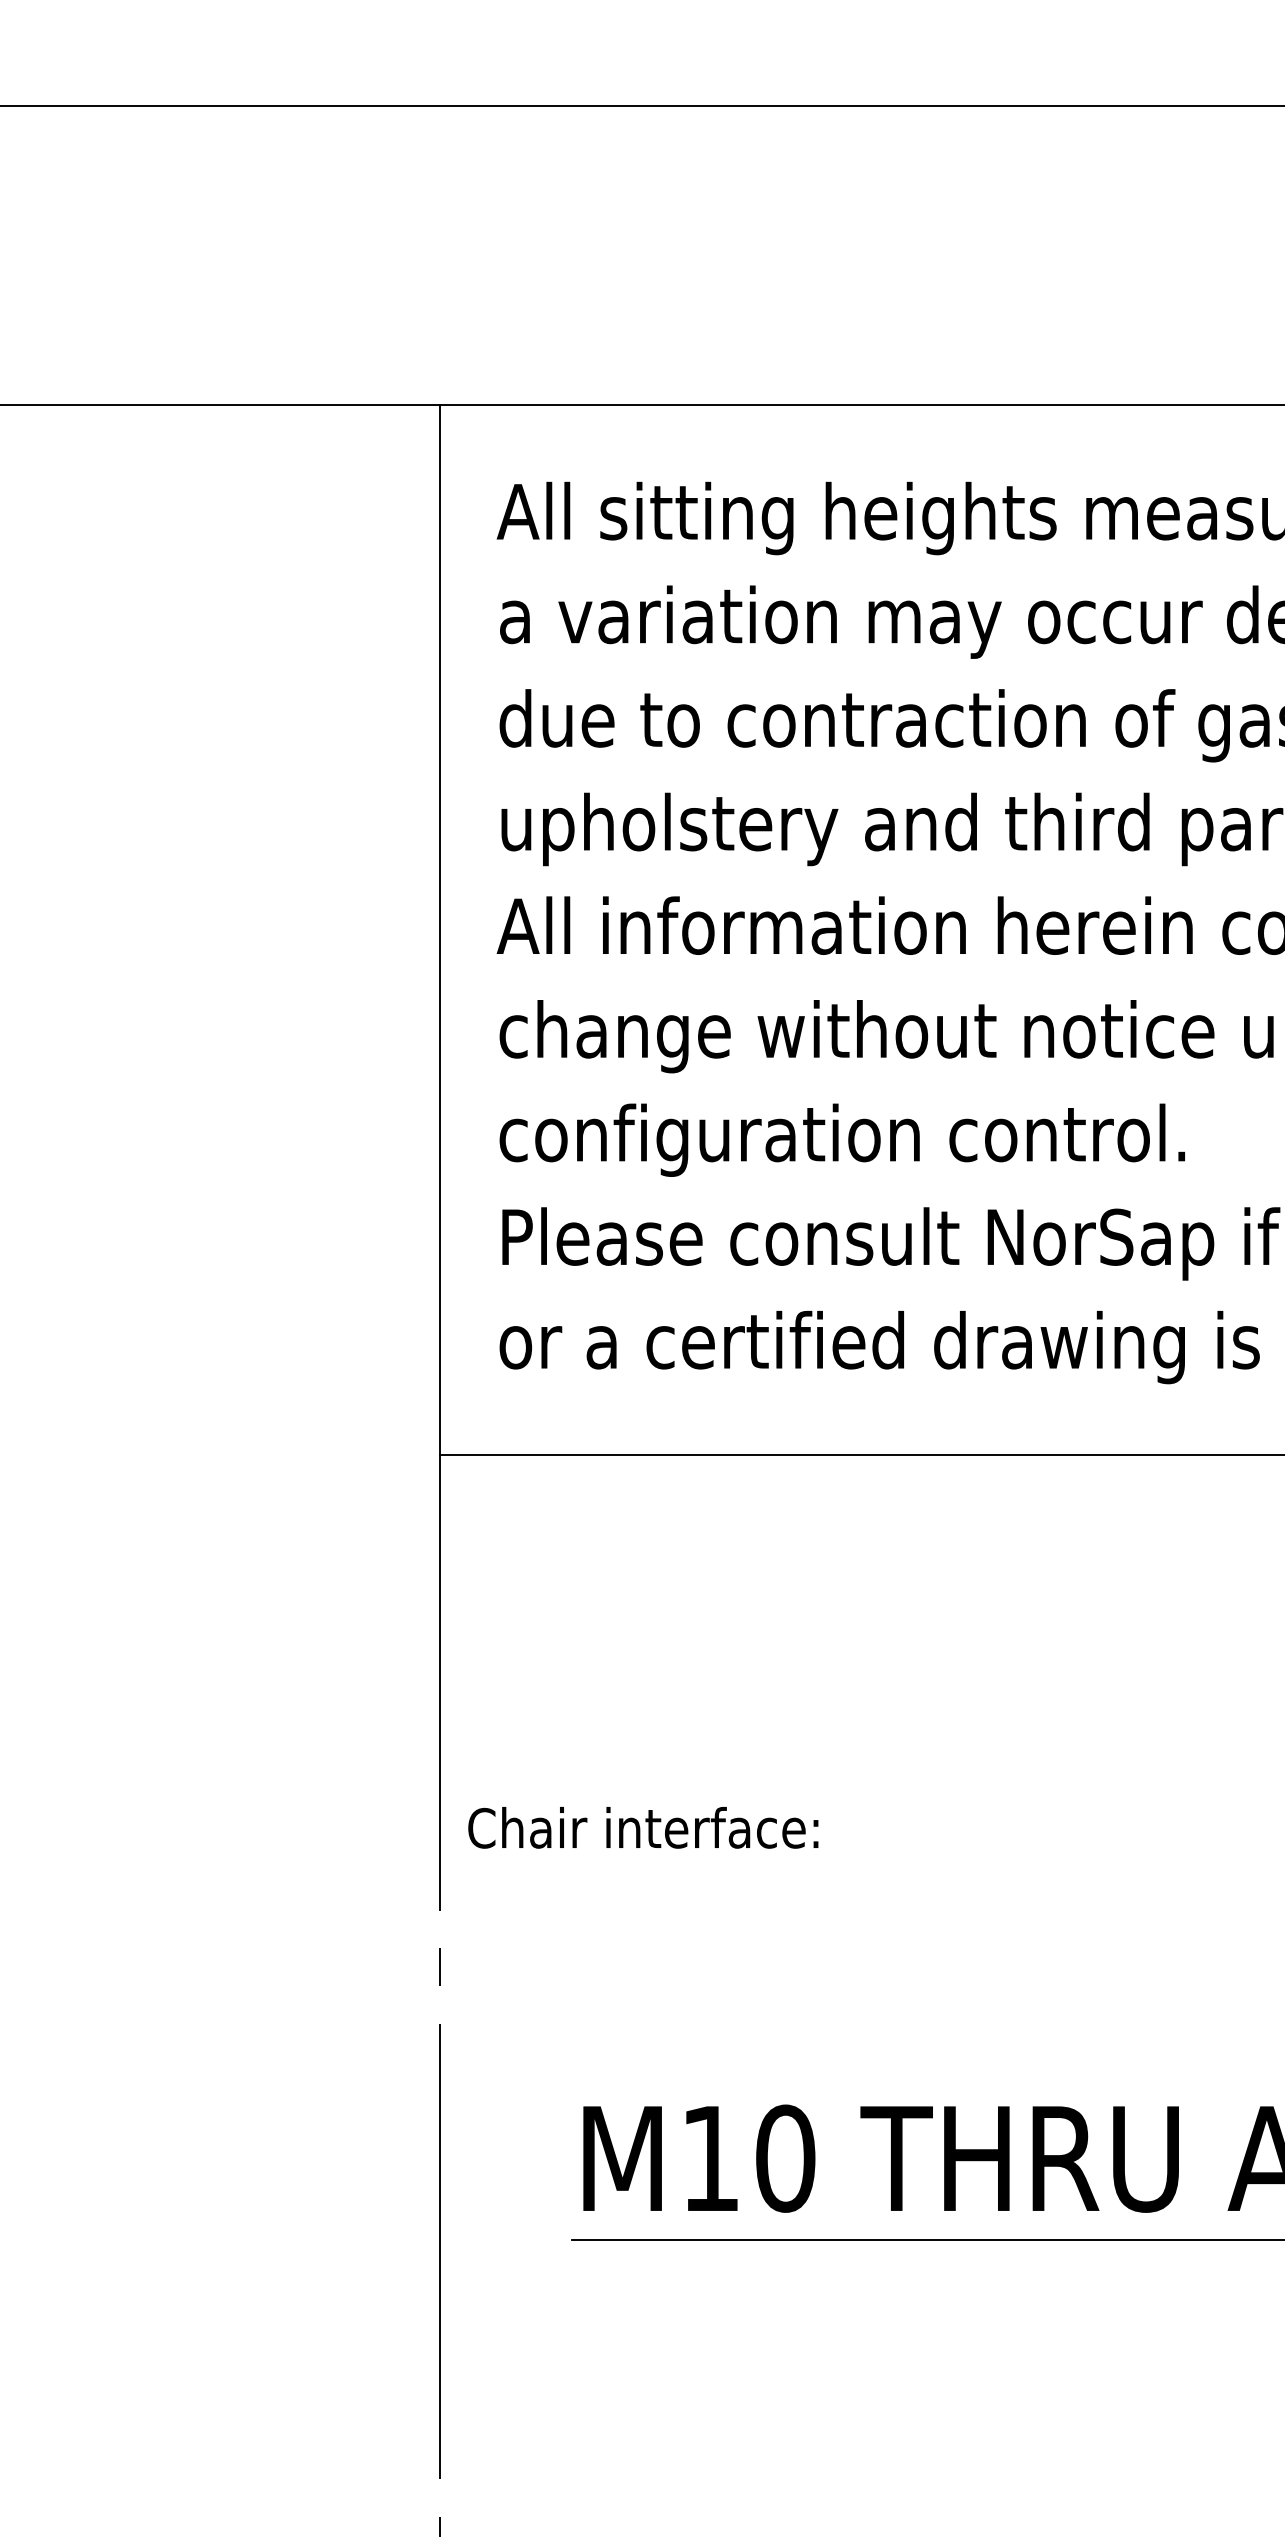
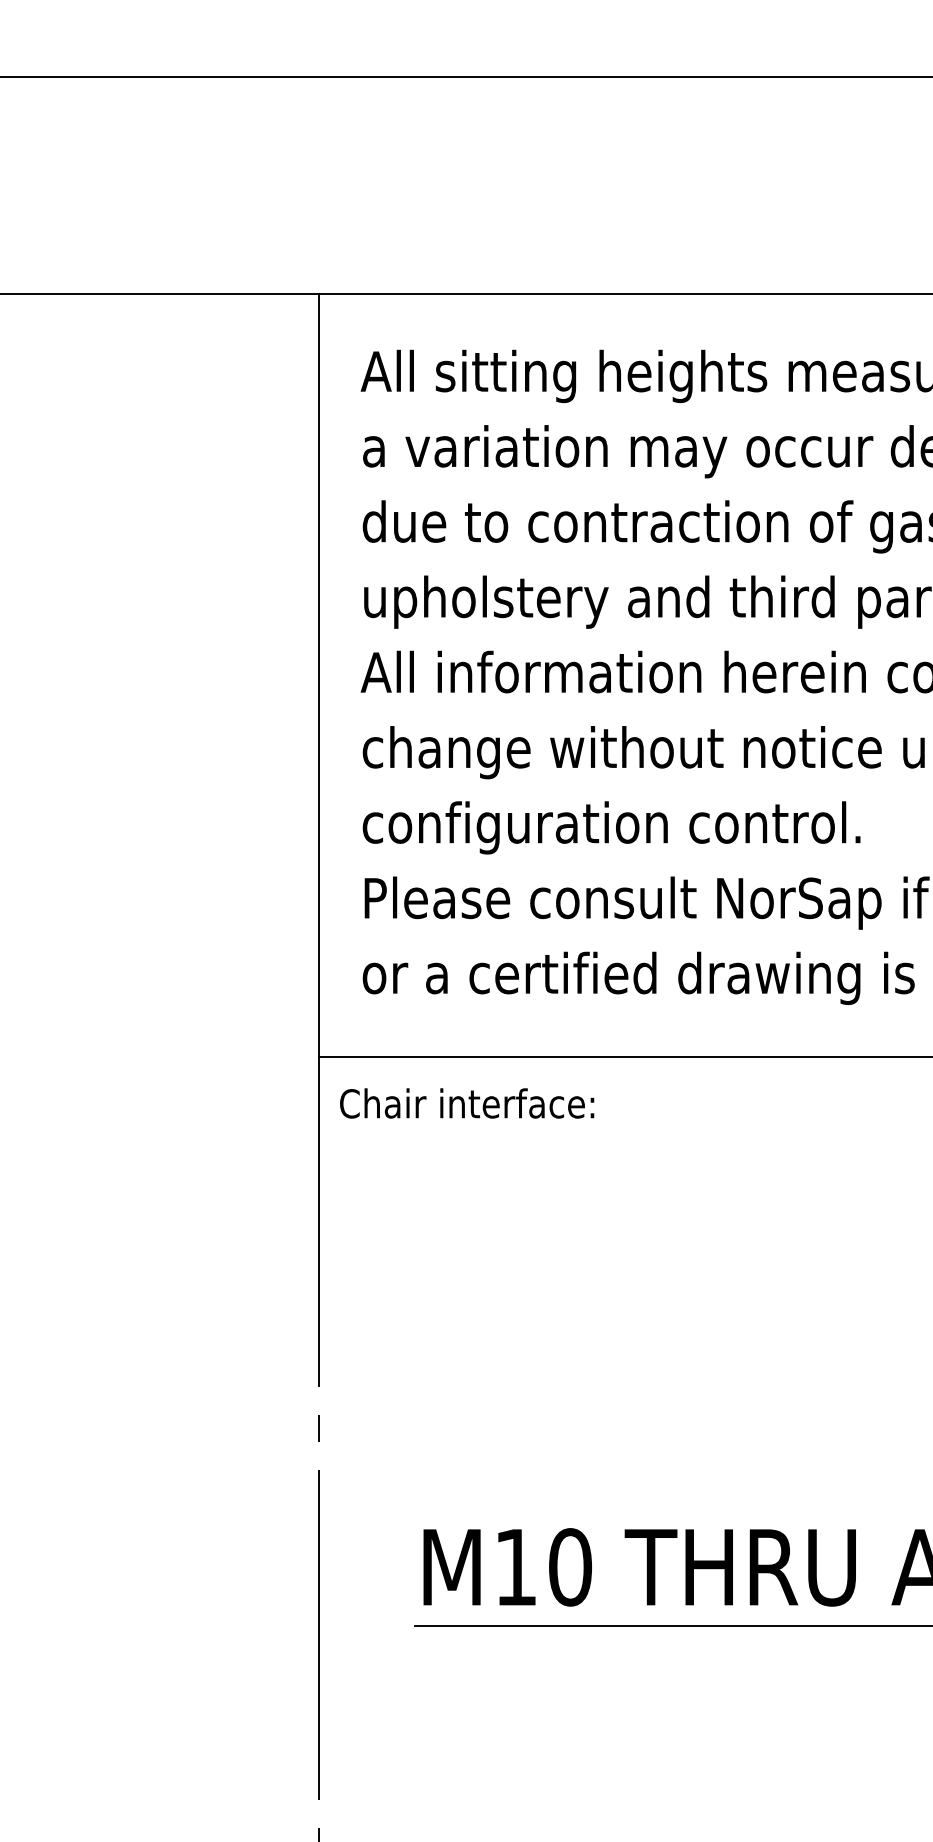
text: (643, 1827) -> (467, 1103), moved

